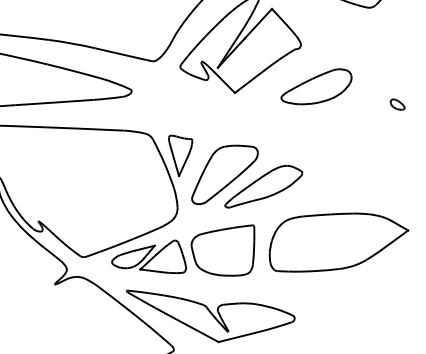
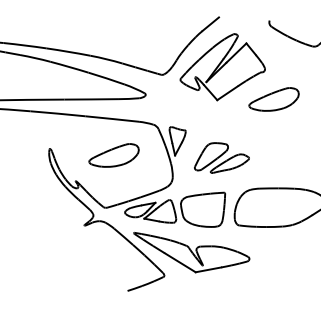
part: (245, 174) -> (221, 157), size x0.7
part: (90, 181) -> (113, 155), added

